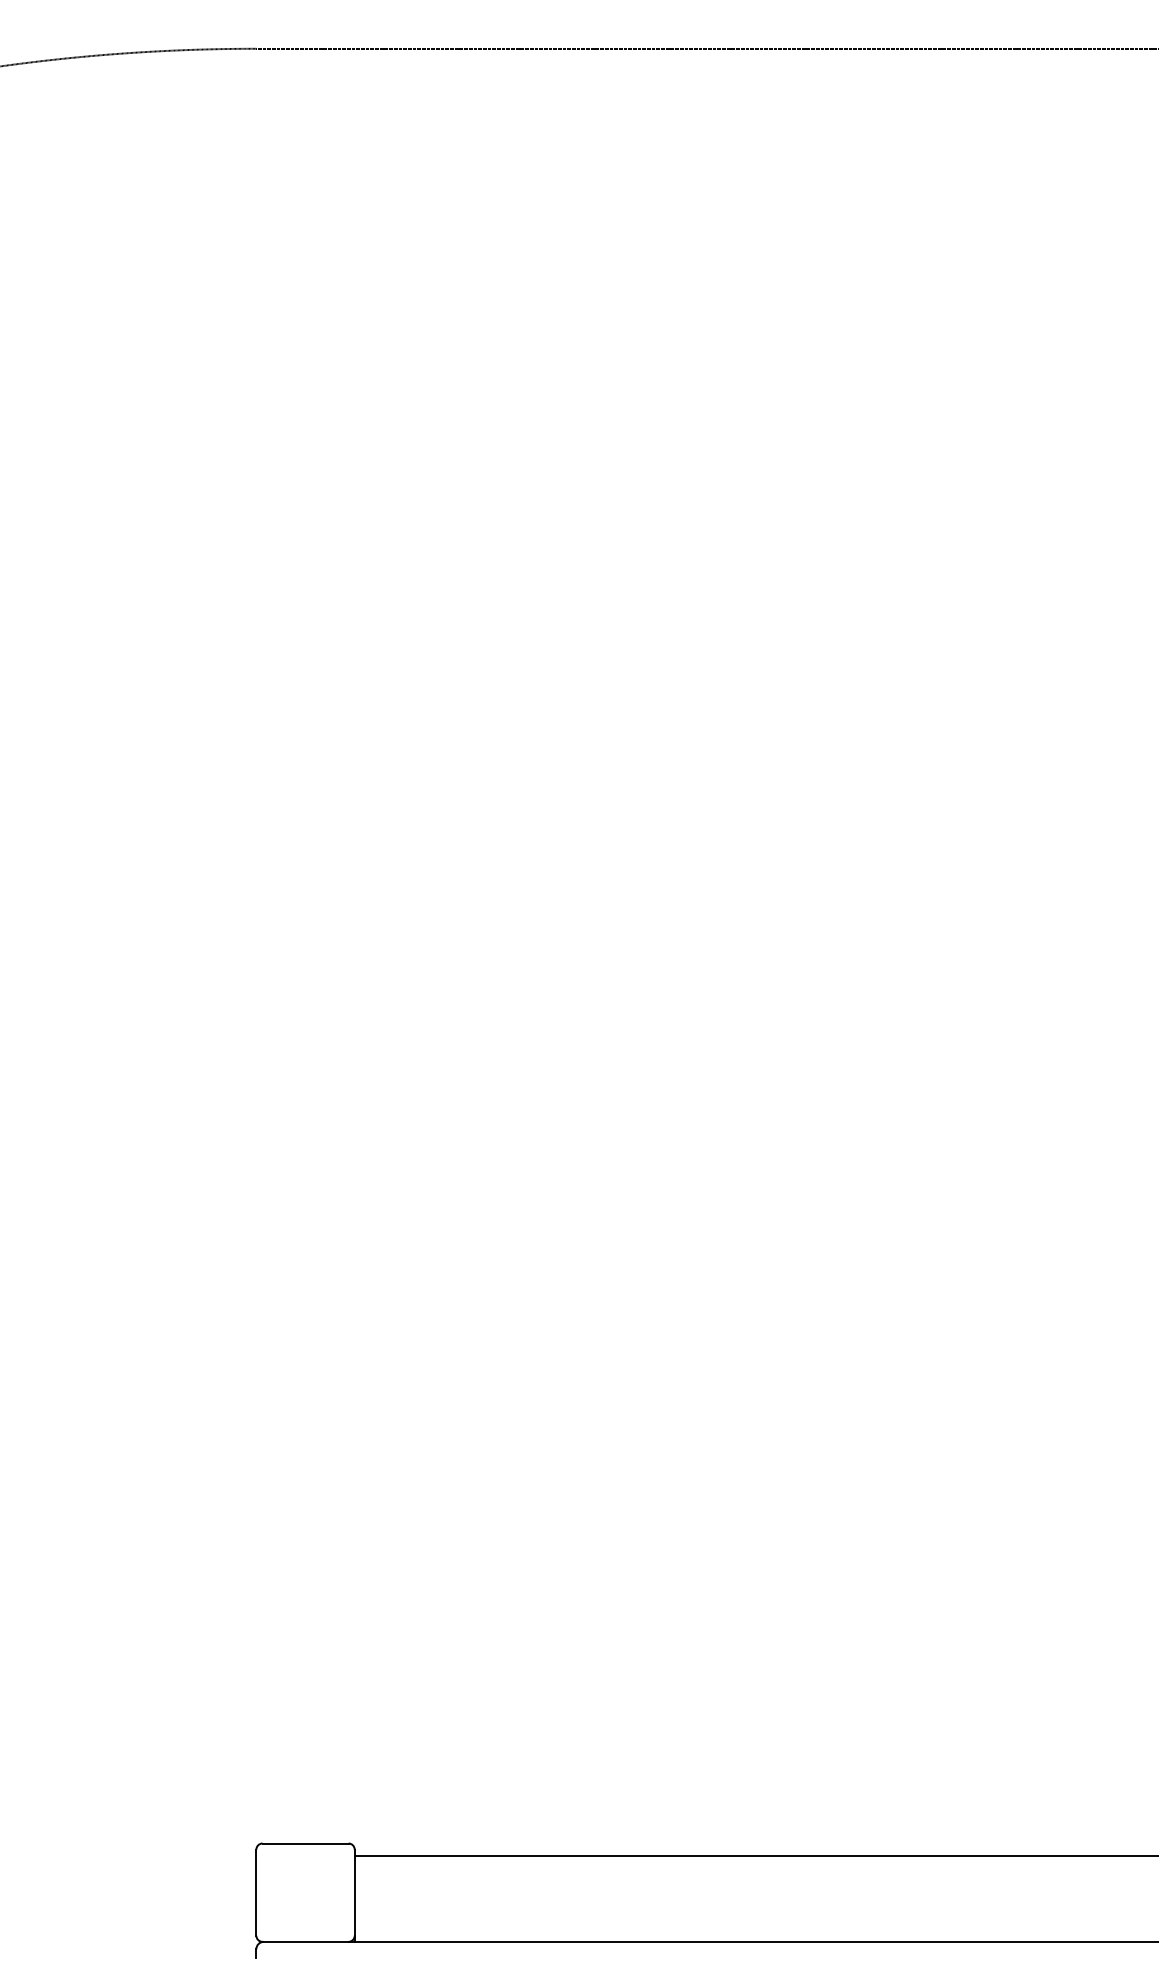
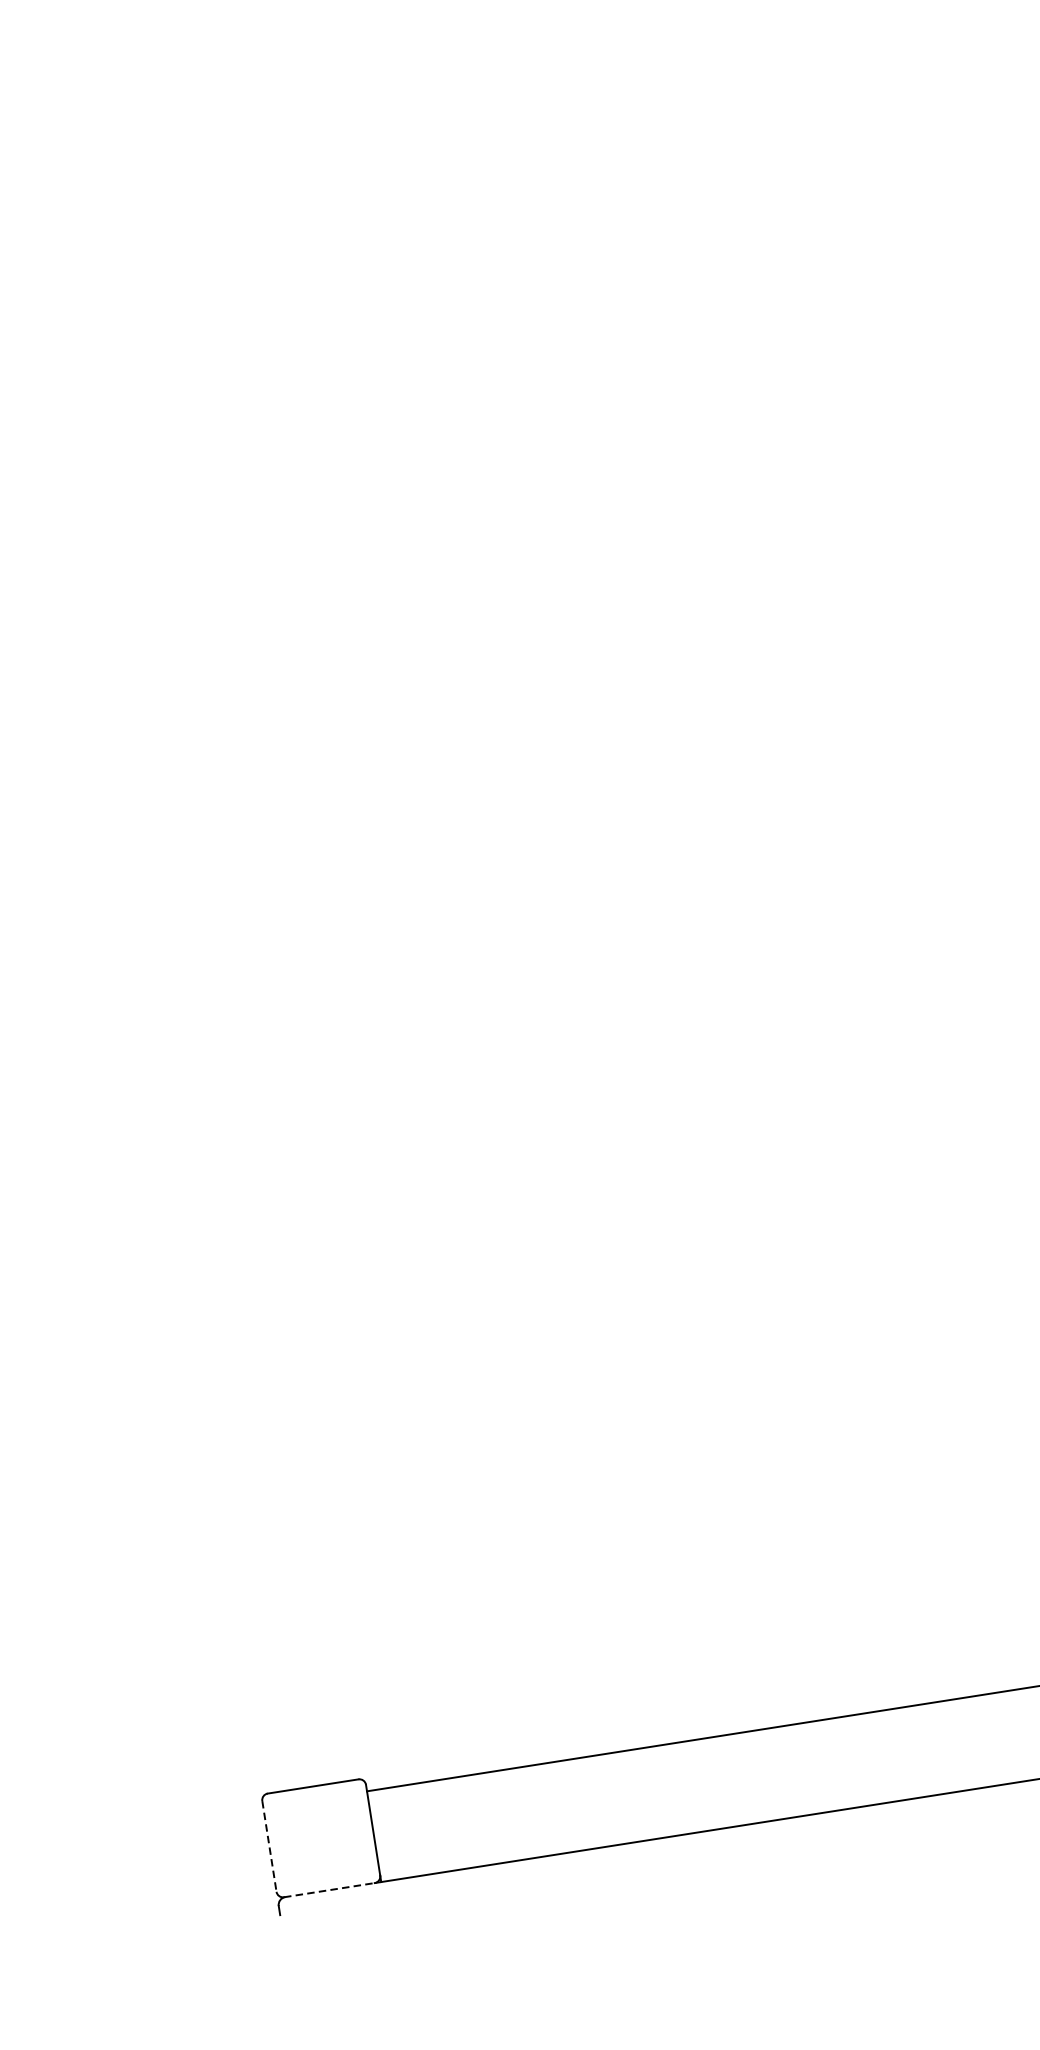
line: (256, 1893) -> (269, 1847), solid -> dashed
line: (306, 1941) -> (330, 1889), solid -> dashed

